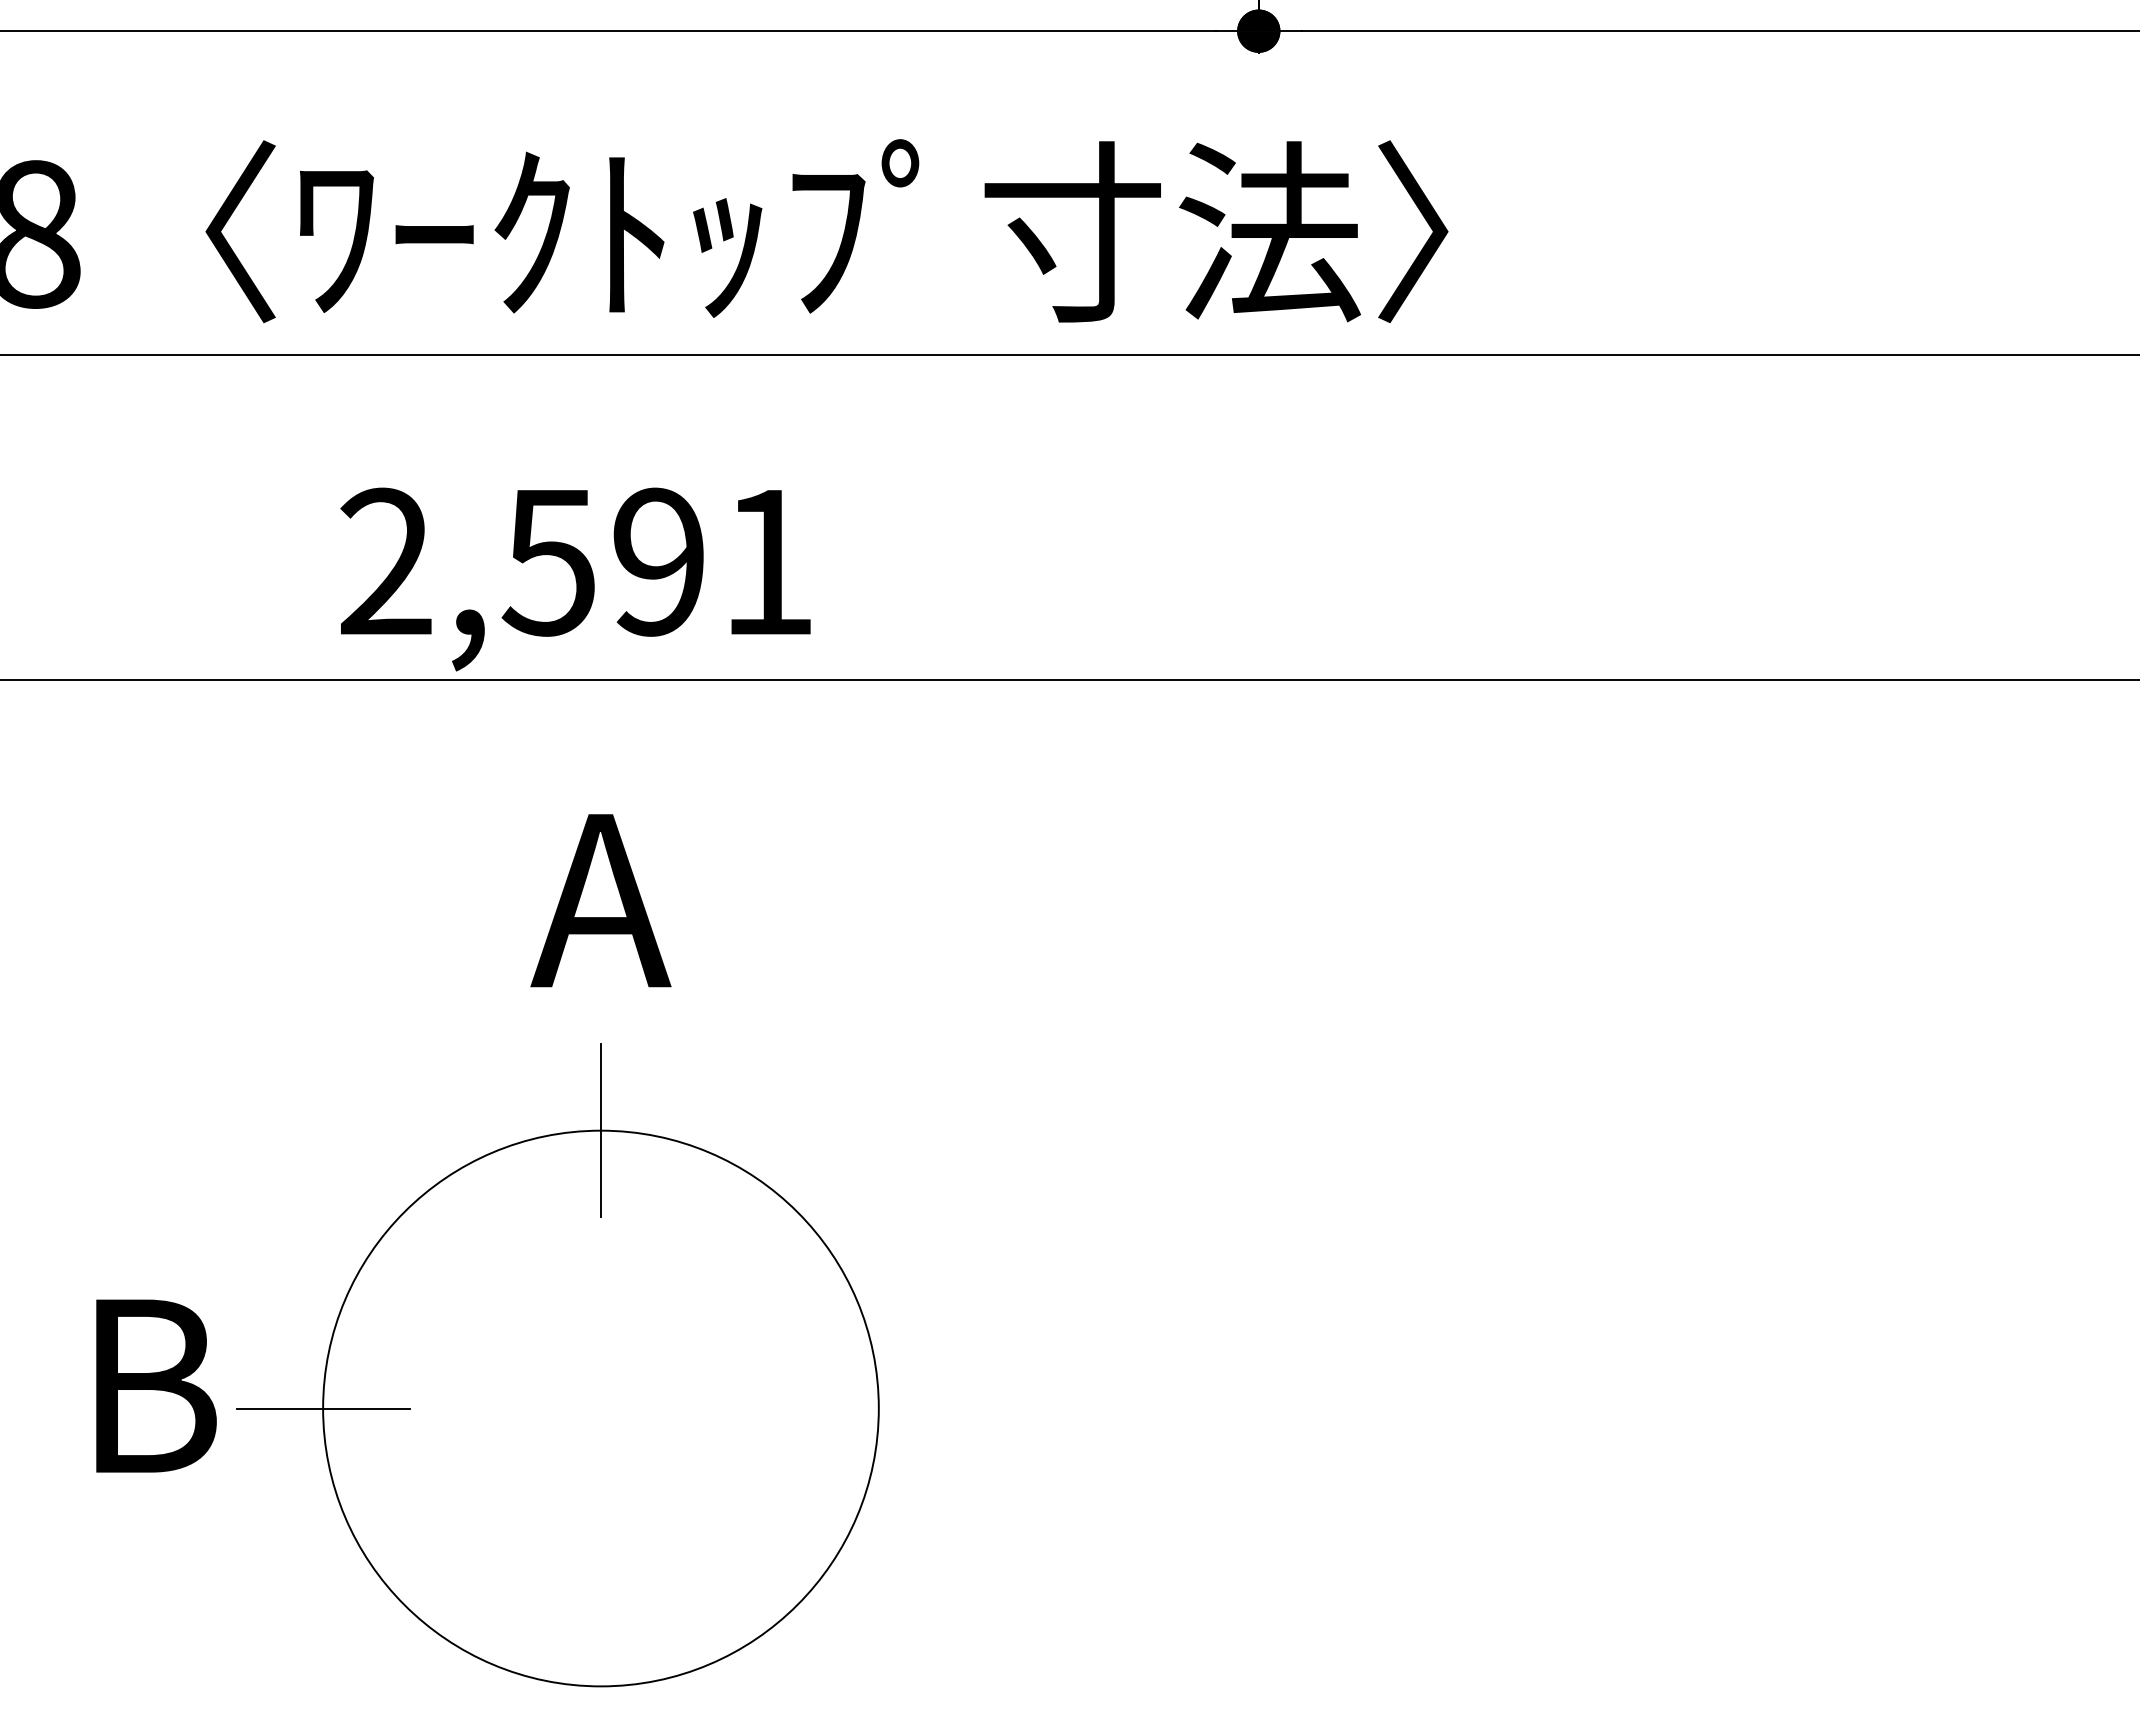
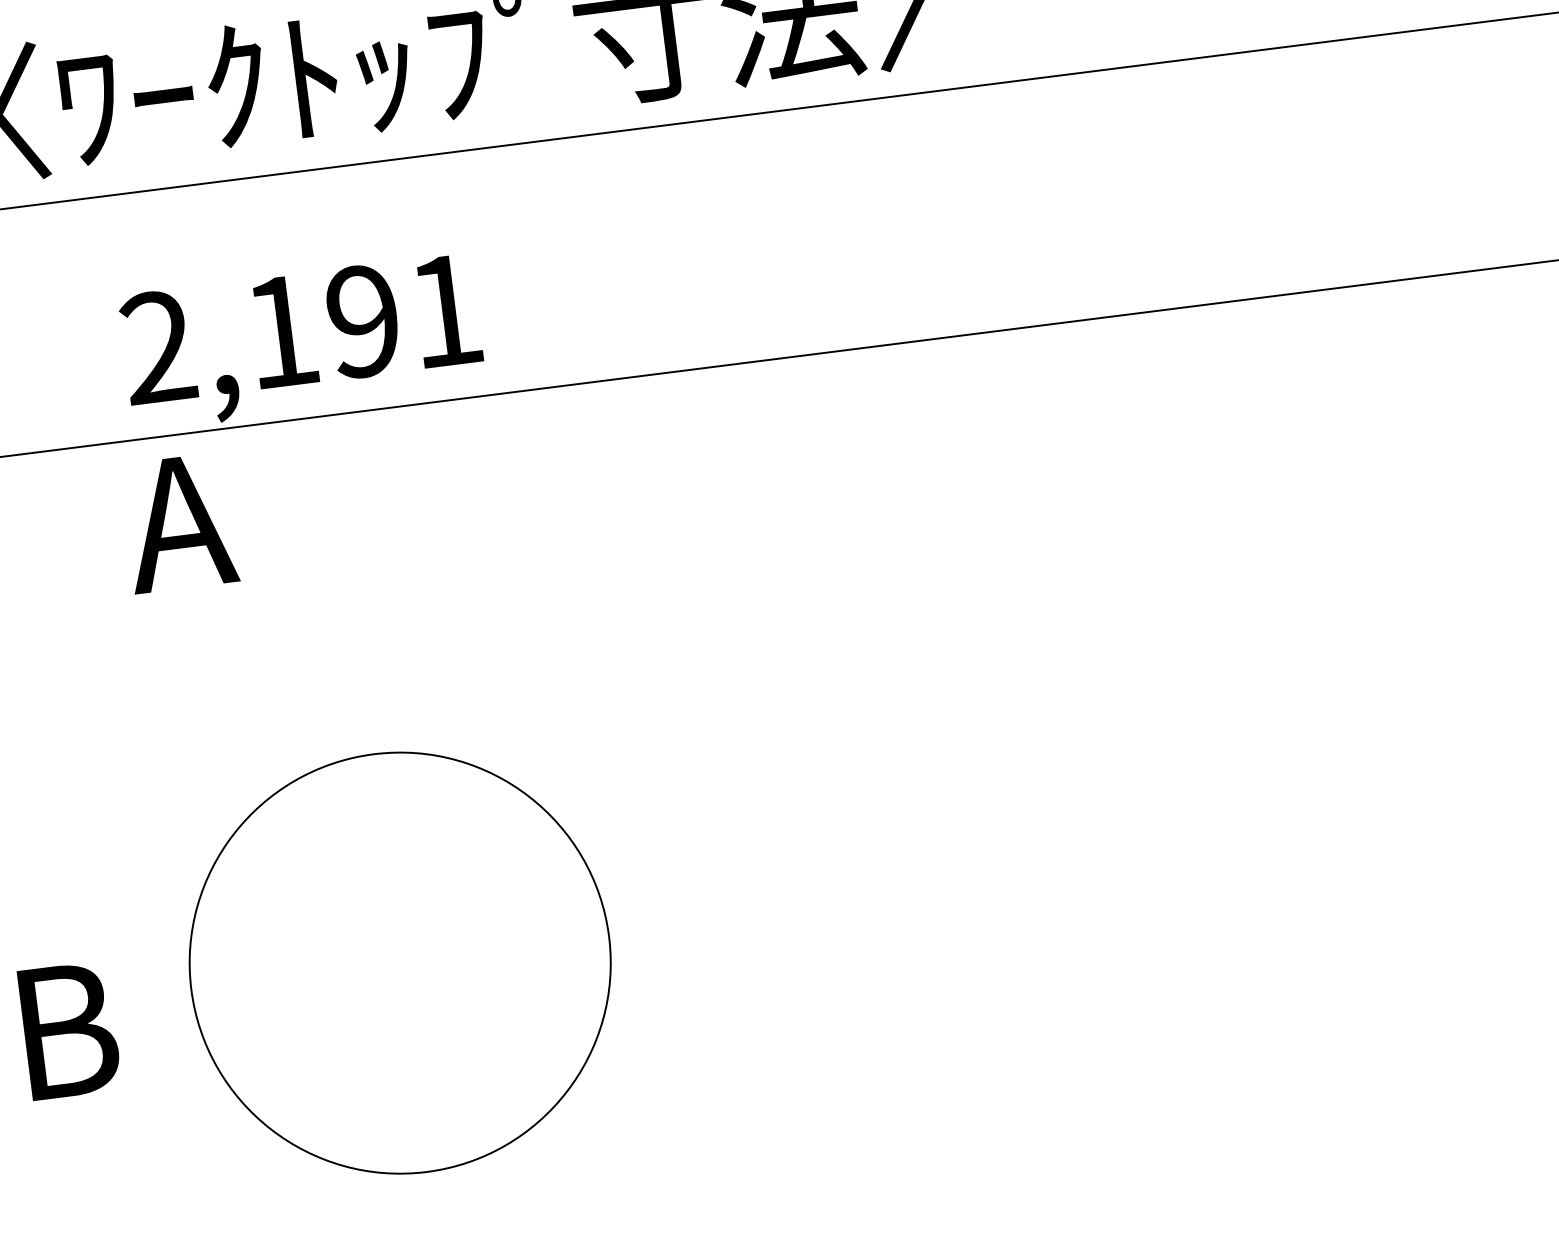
text: (547, 563) -> (279, 332), 2,591 -> 2,191
text: (600, 900) -> (179, 522), moved
line: (600, 1130) -> (373, 754), removed
text: (156, 1385) -> (69, 1030), moved
line: (322, 1408) -> (190, 989), removed

